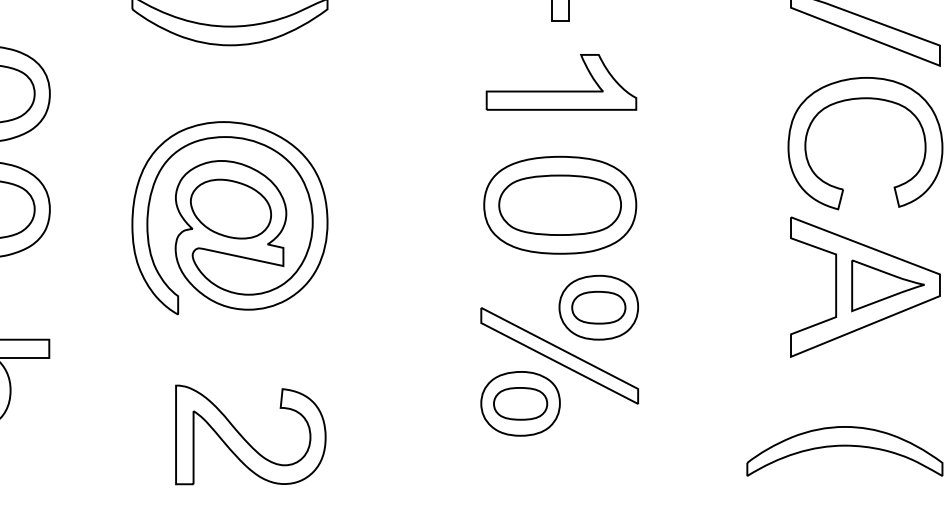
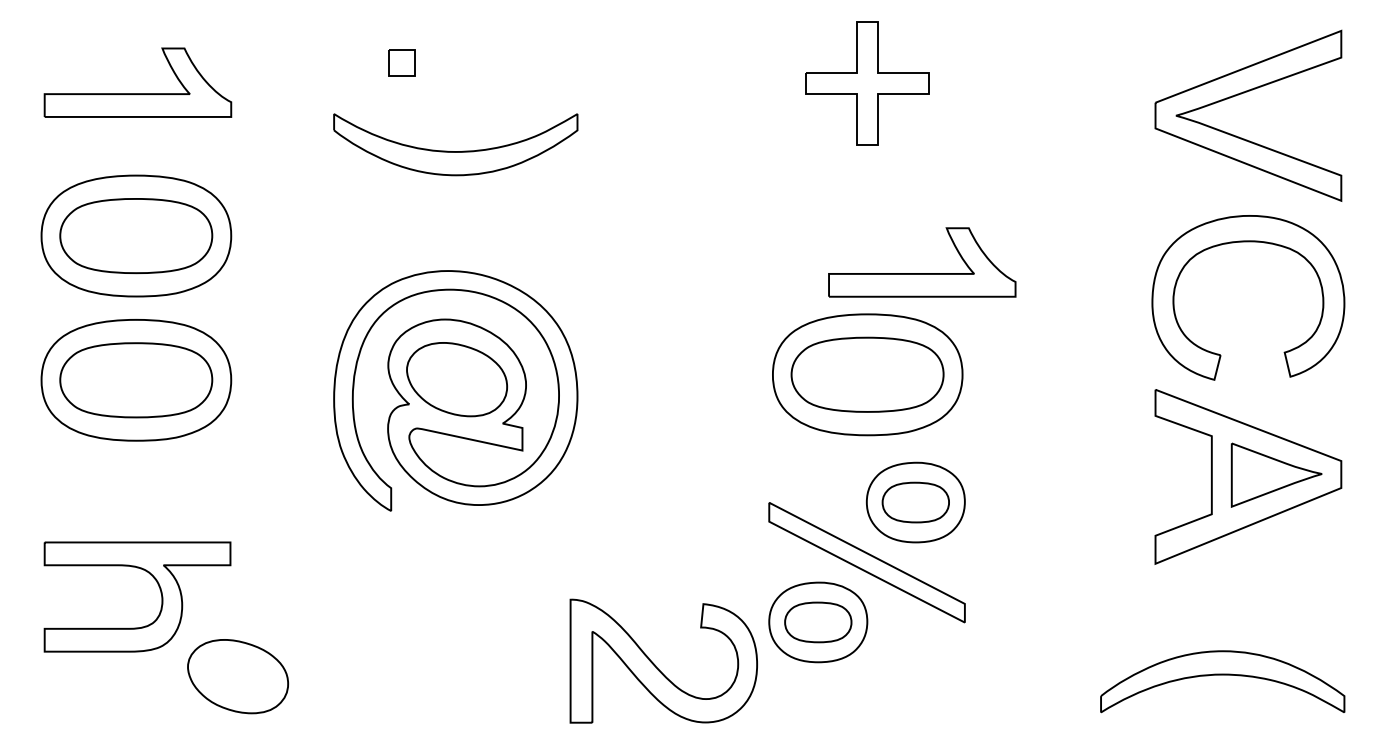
part: (561, 91) -> (922, 273), moved
part: (244, 437) -> (655, 664), moved
part: (54, 447) -> (237, 676), added

